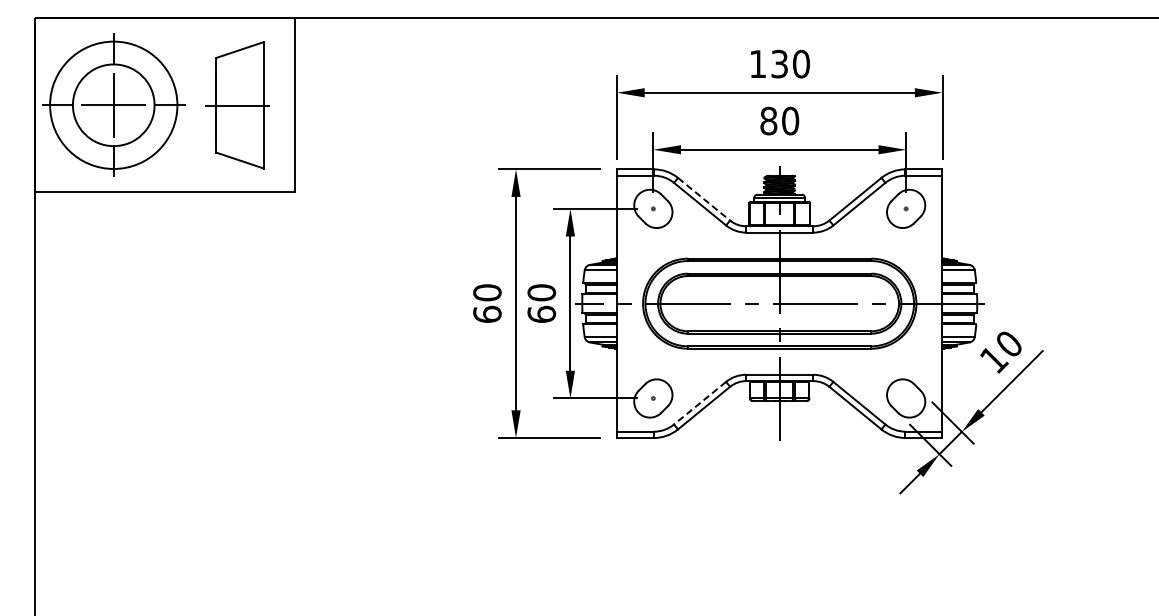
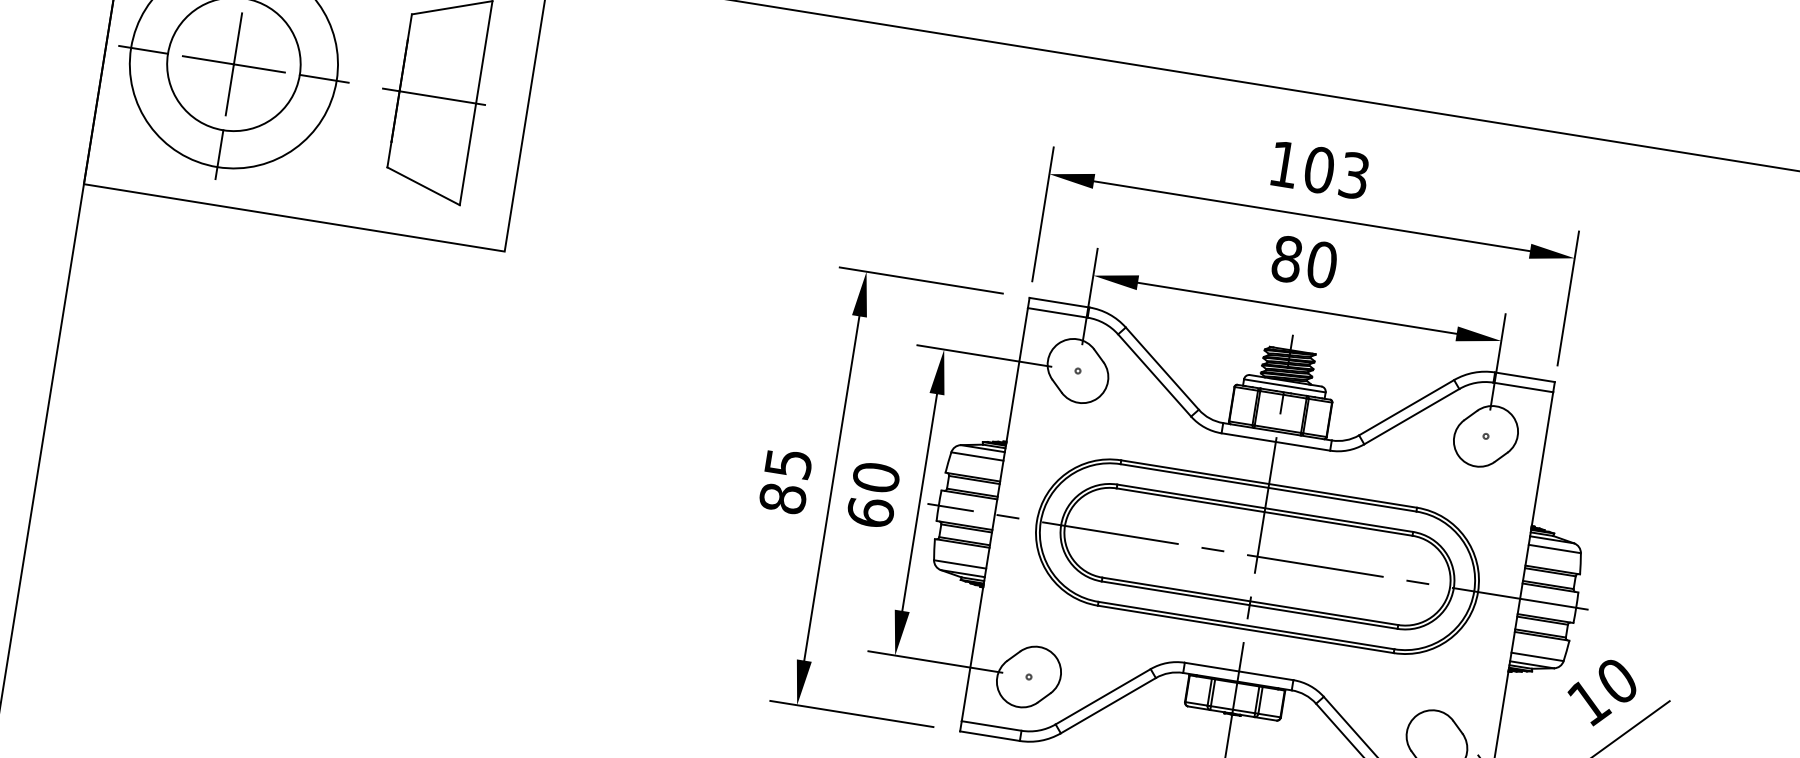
text: (790, 63) -> (1336, 171), 130 -> 103
line: (704, 199) -> (1162, 369), dashed -> solid
text: (487, 303) -> (785, 480), 60 -> 85
line: (700, 403) -> (1103, 697), dashed -> solid

